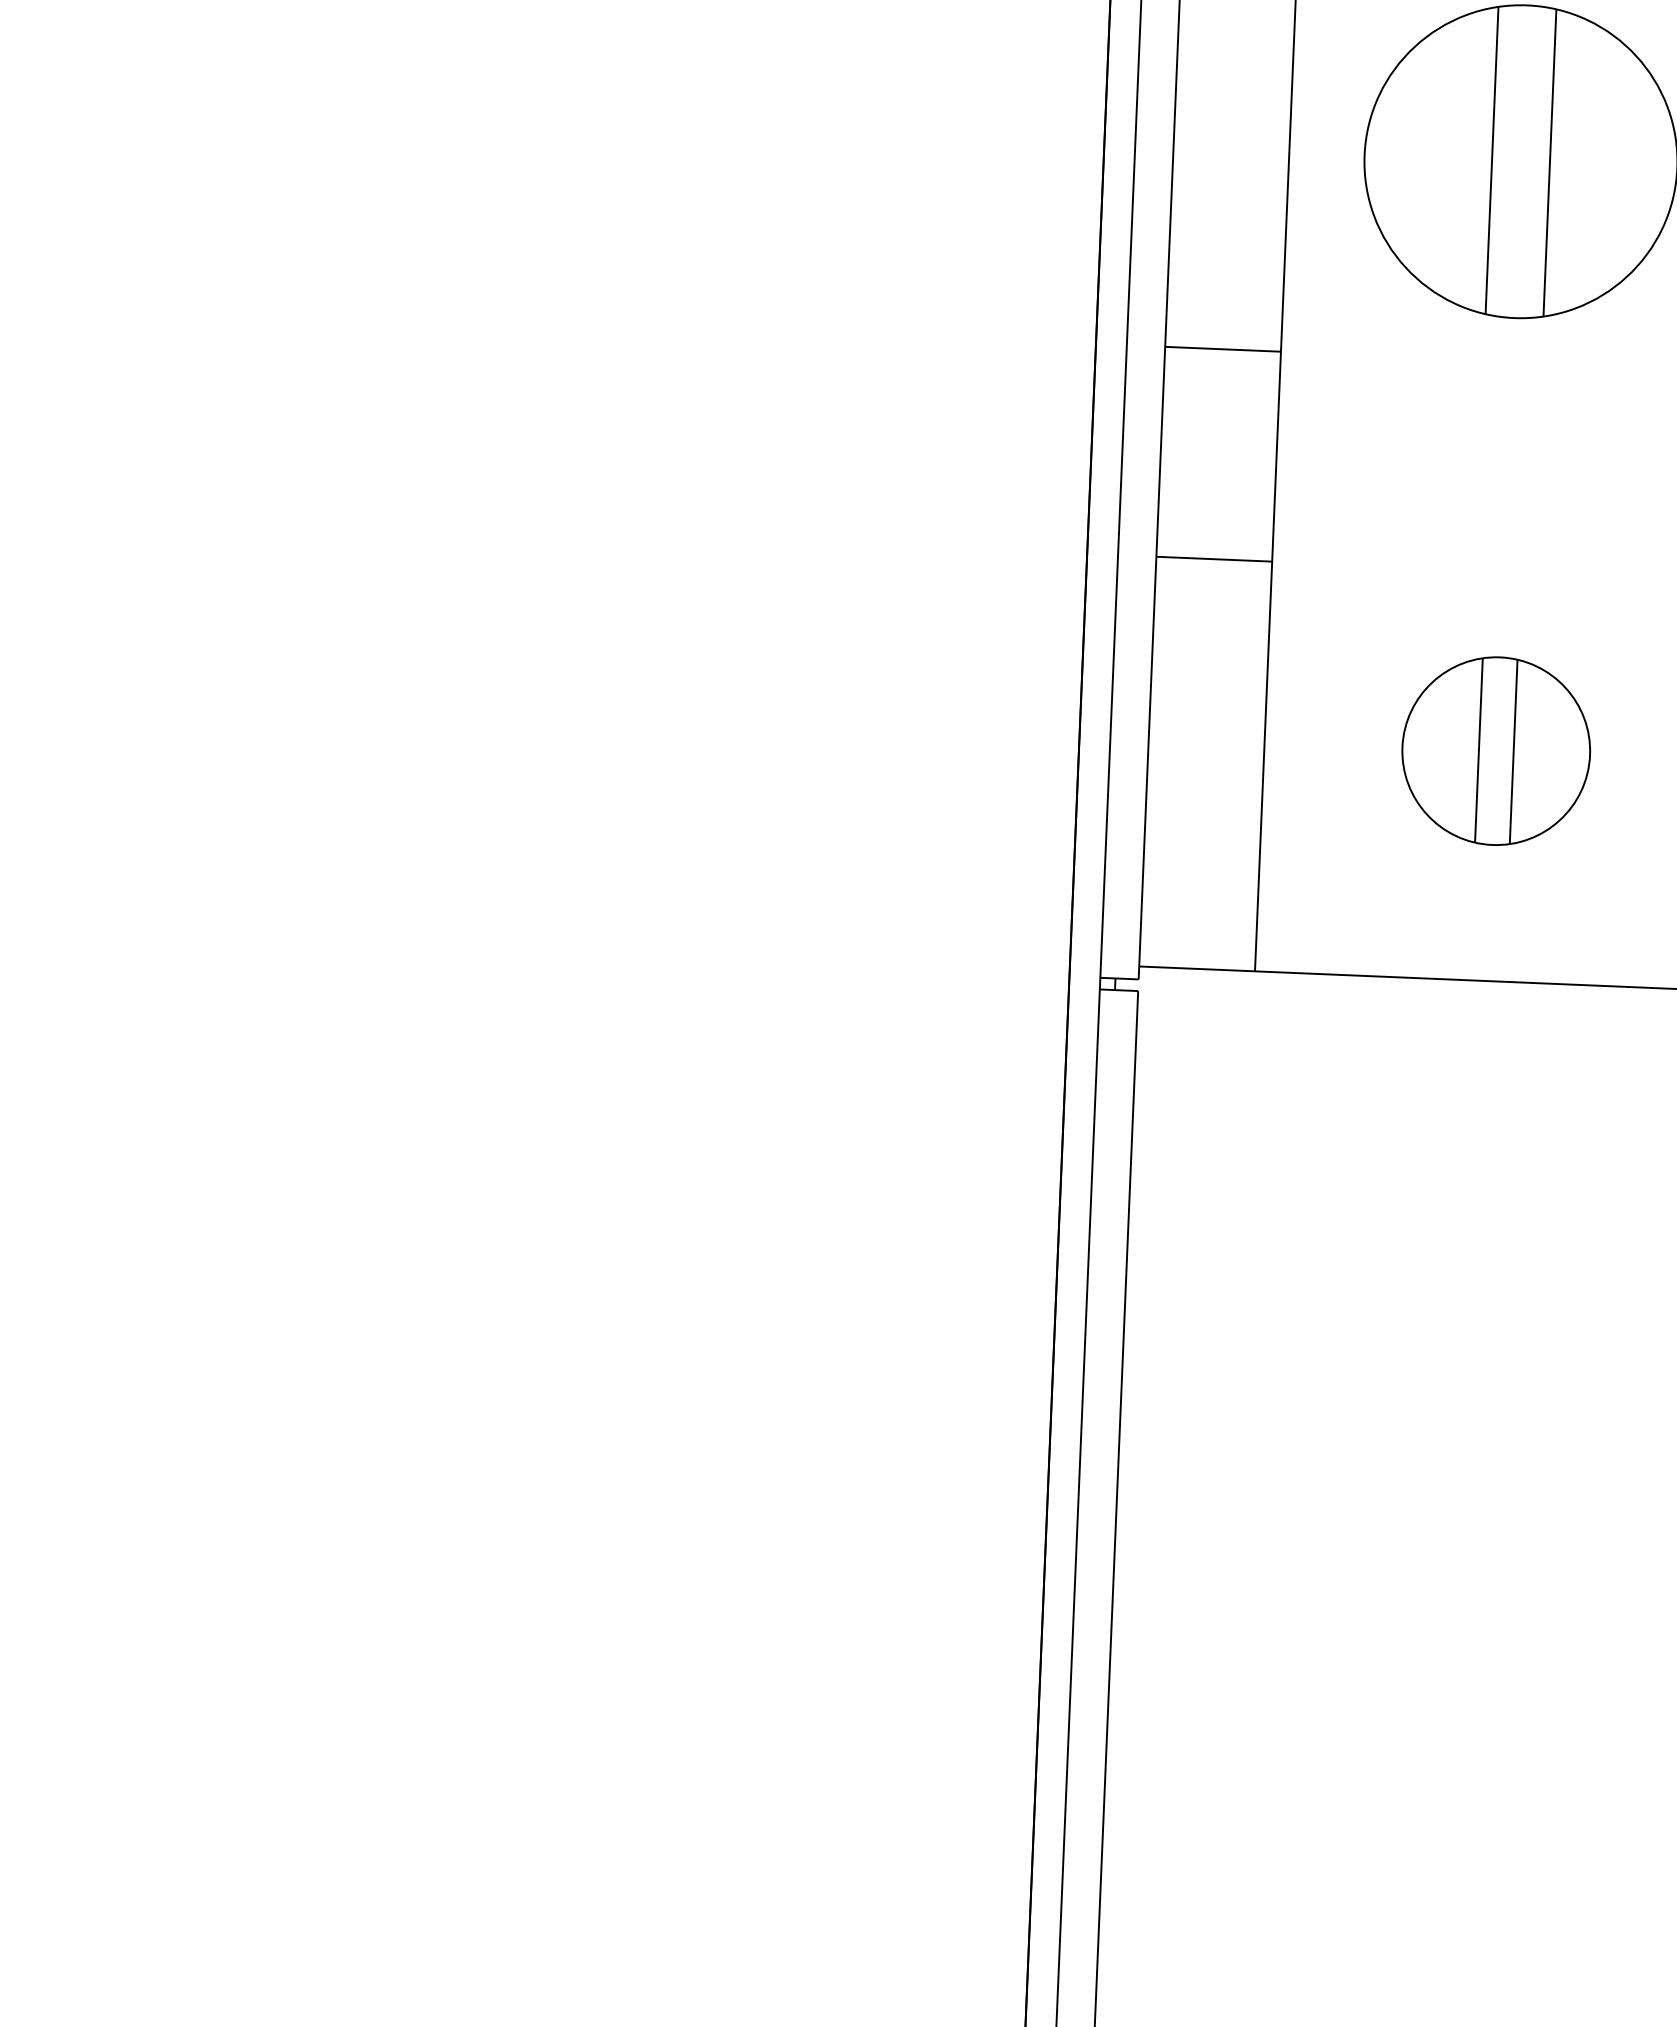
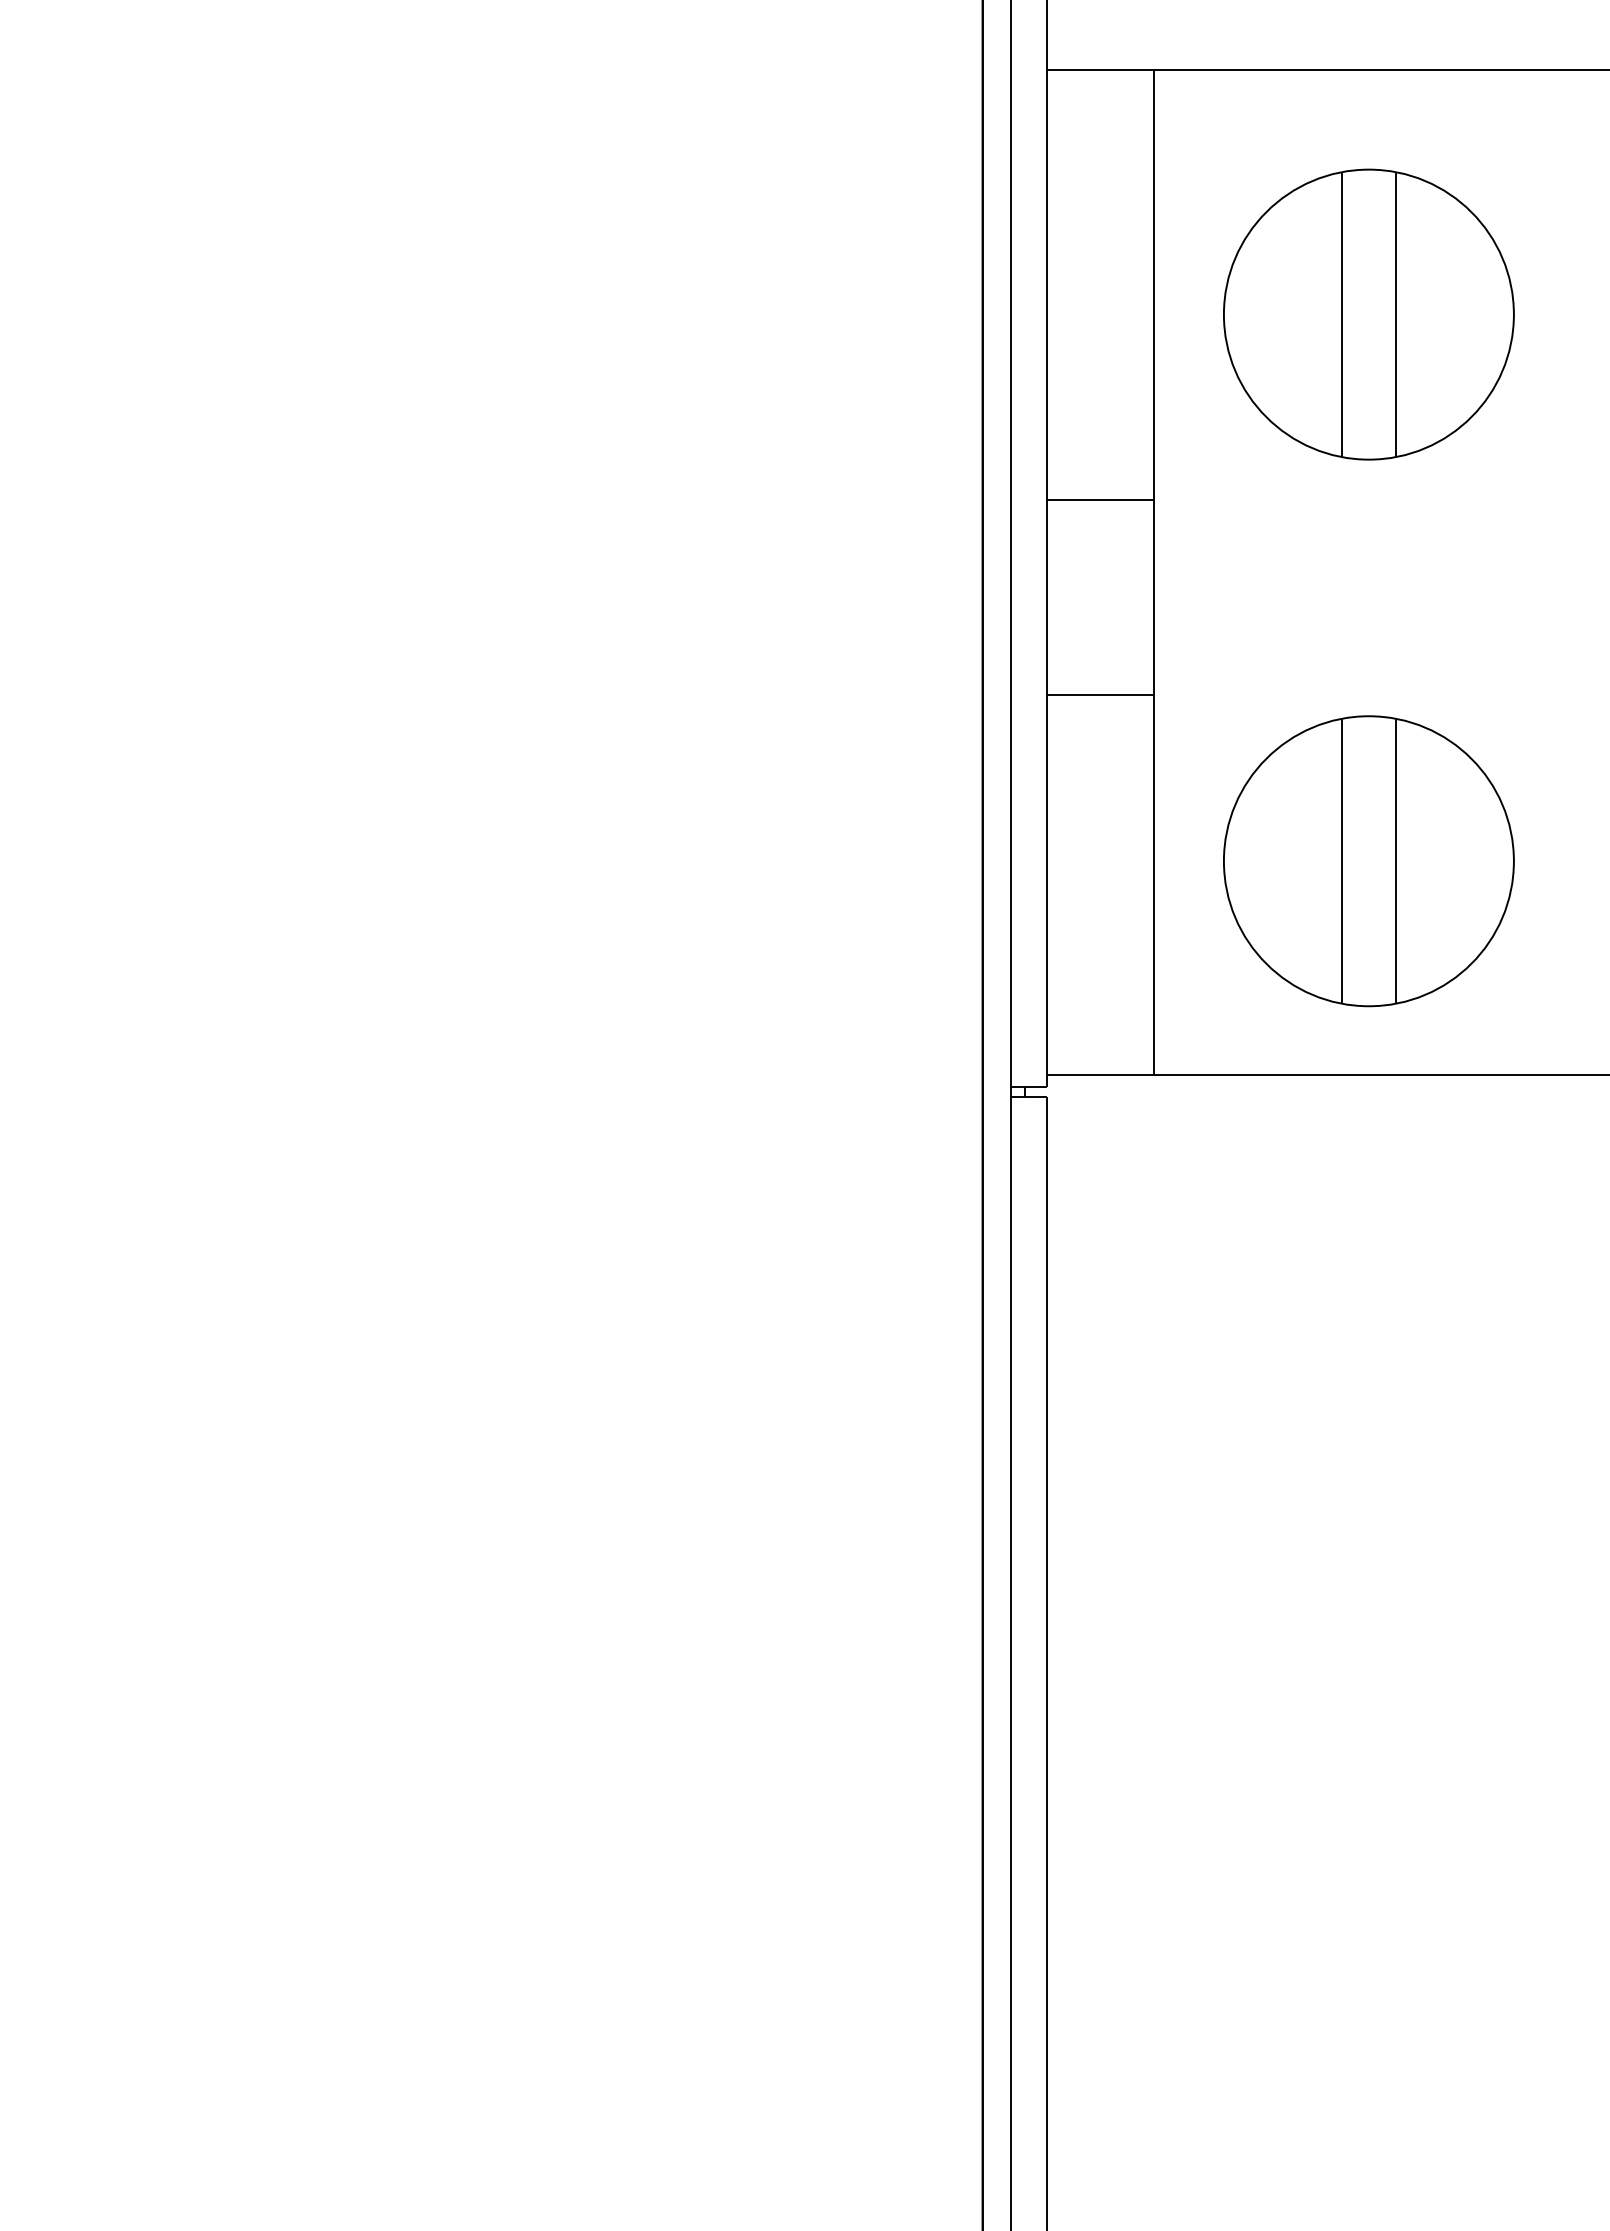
part: (1495, 751) -> (1368, 861), size x1.67

